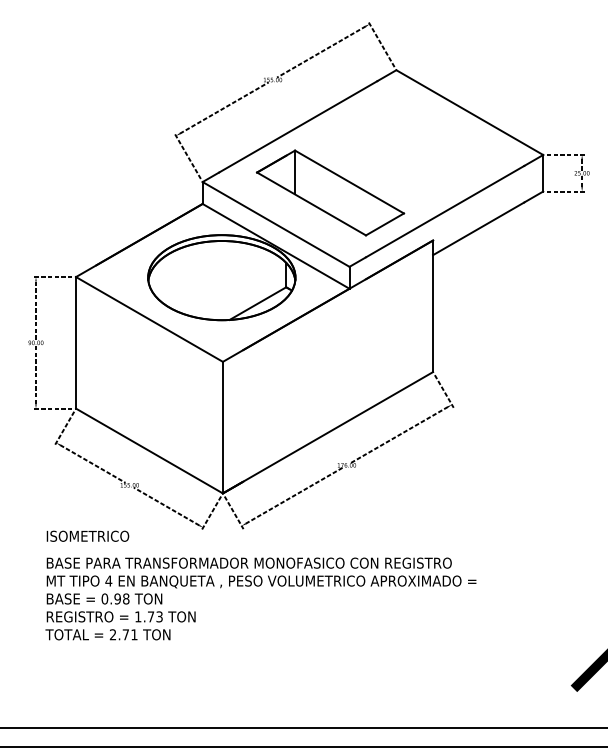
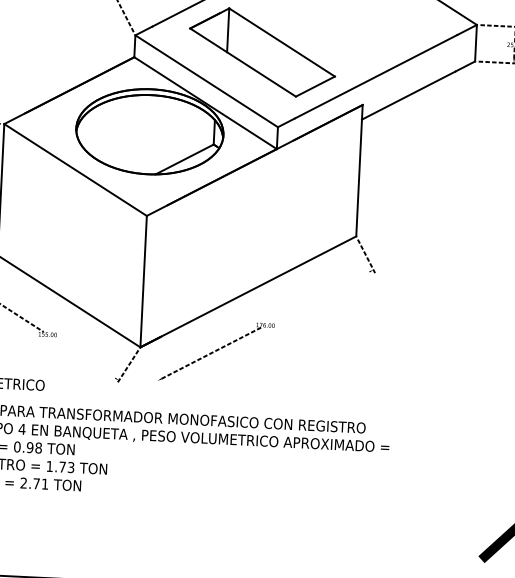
line: (399, 434) -> (319, 297), removed
line: (166, 506) -> (83, 357), removed
line: (233, 512) -> (150, 366), removed

